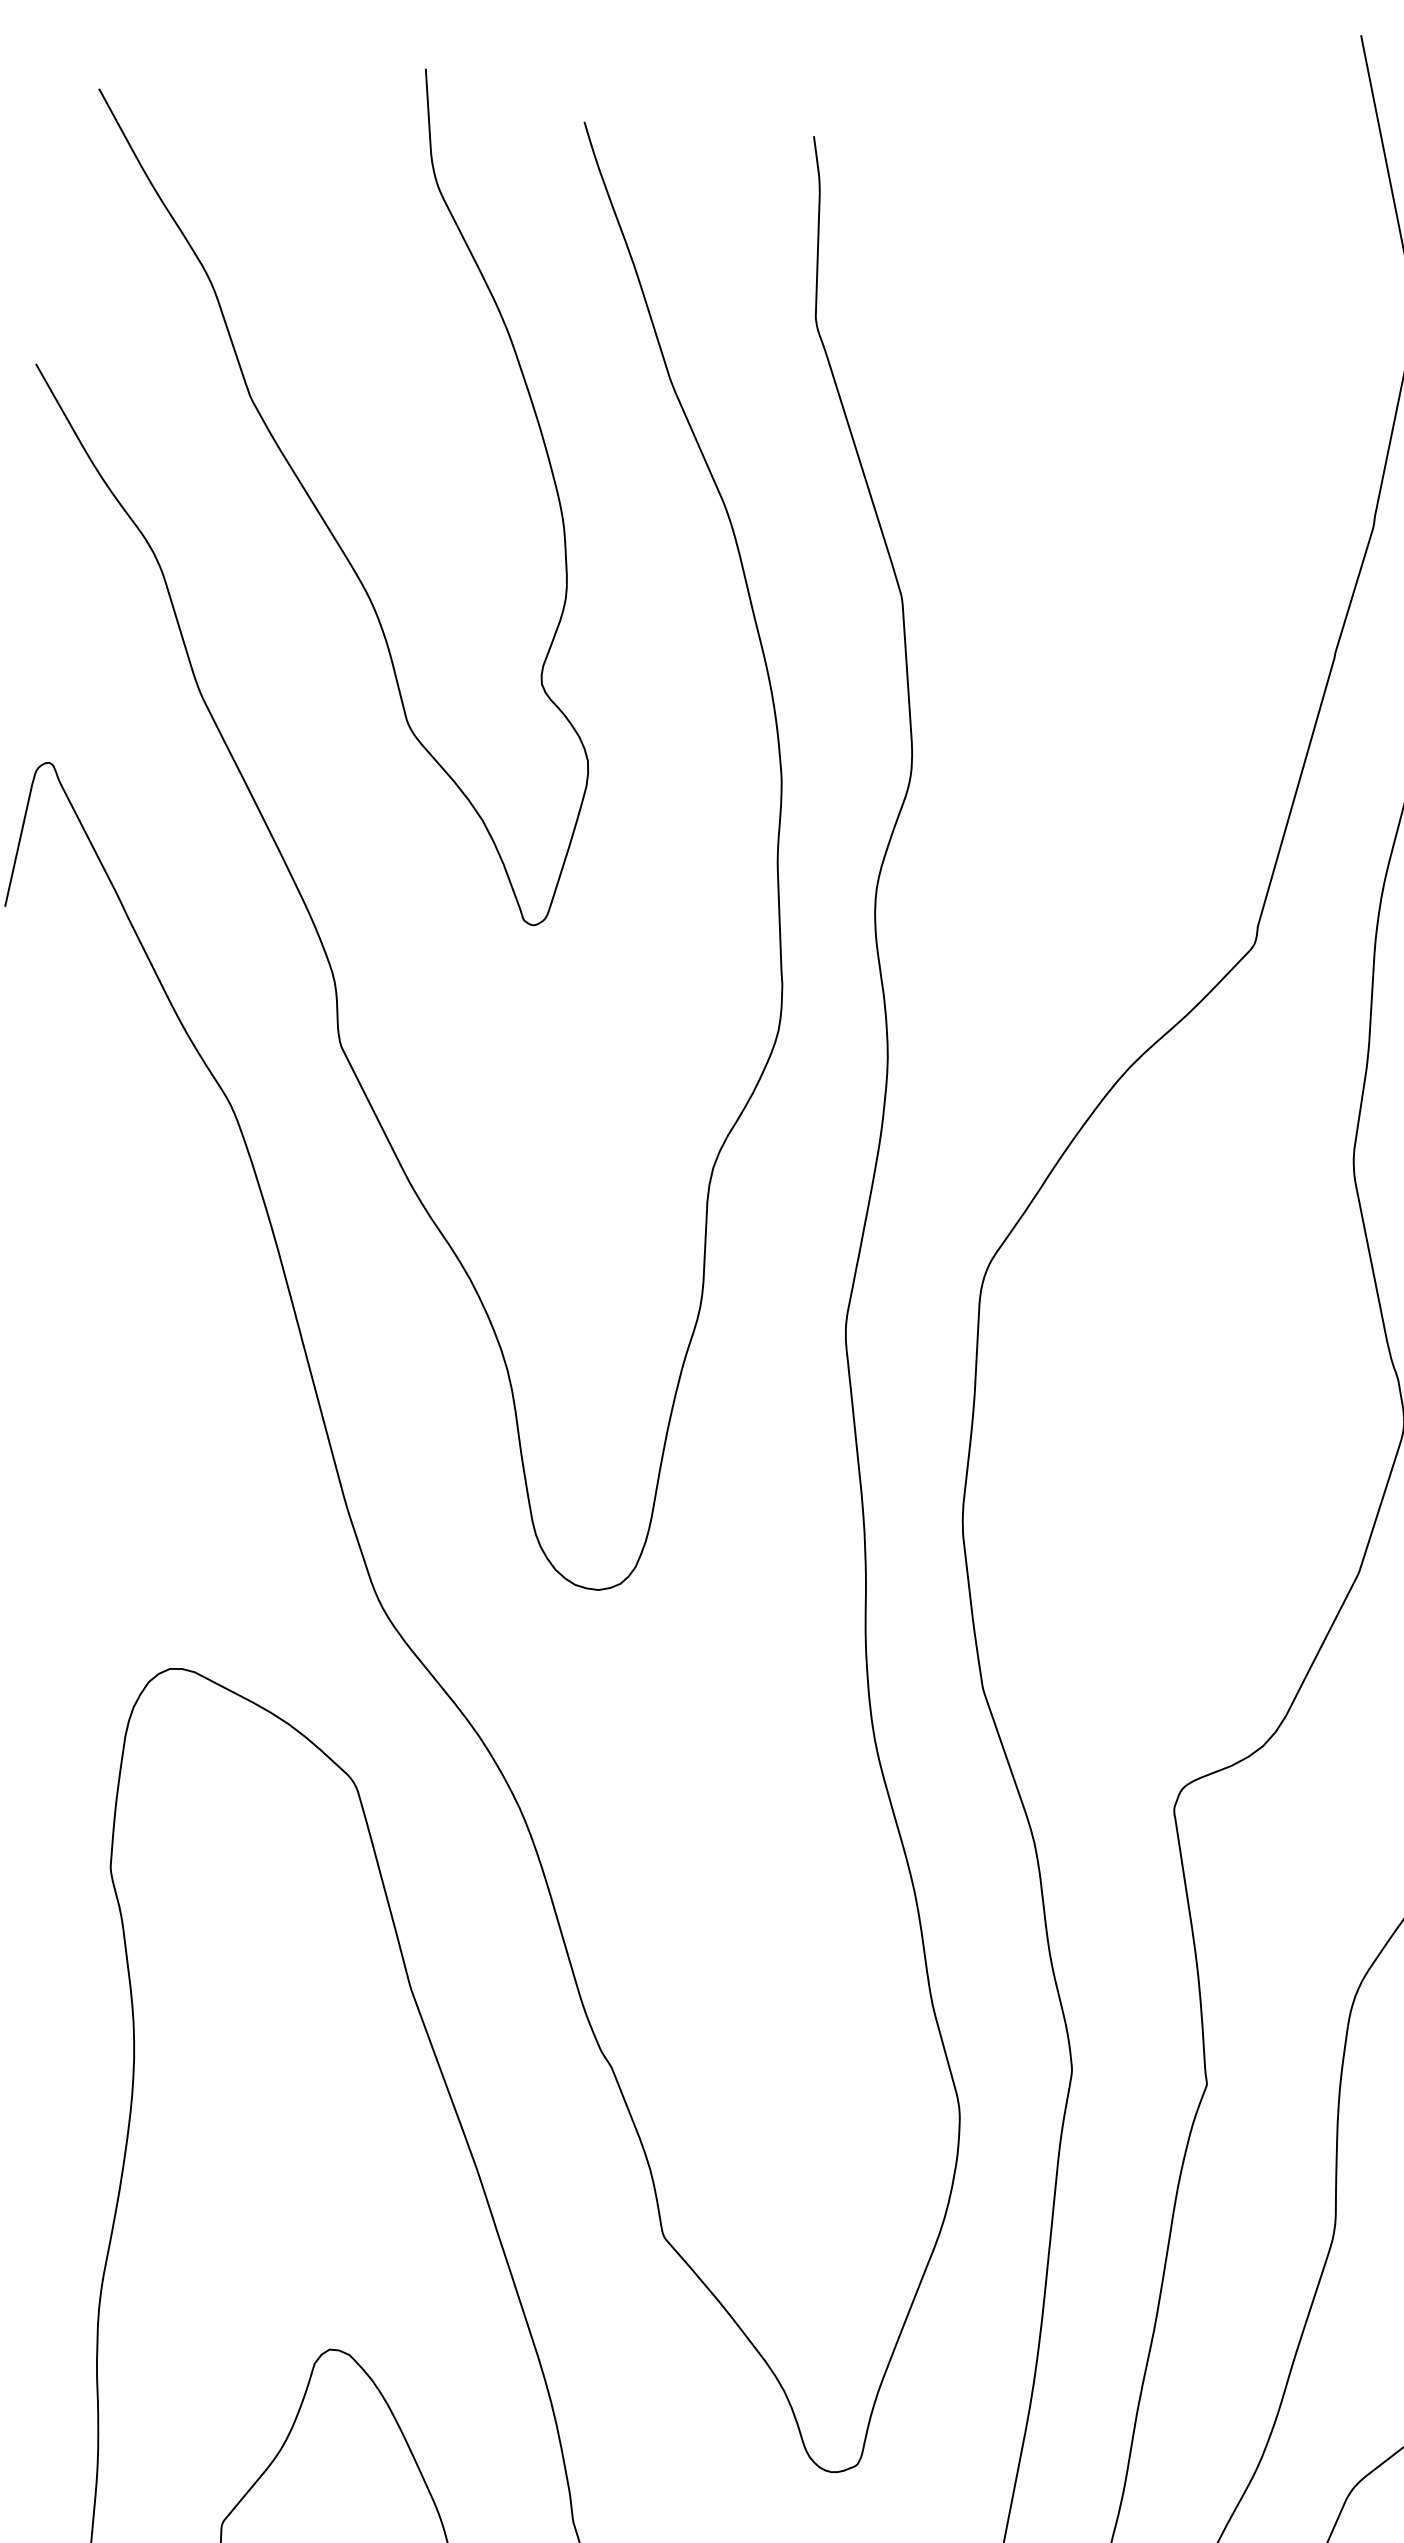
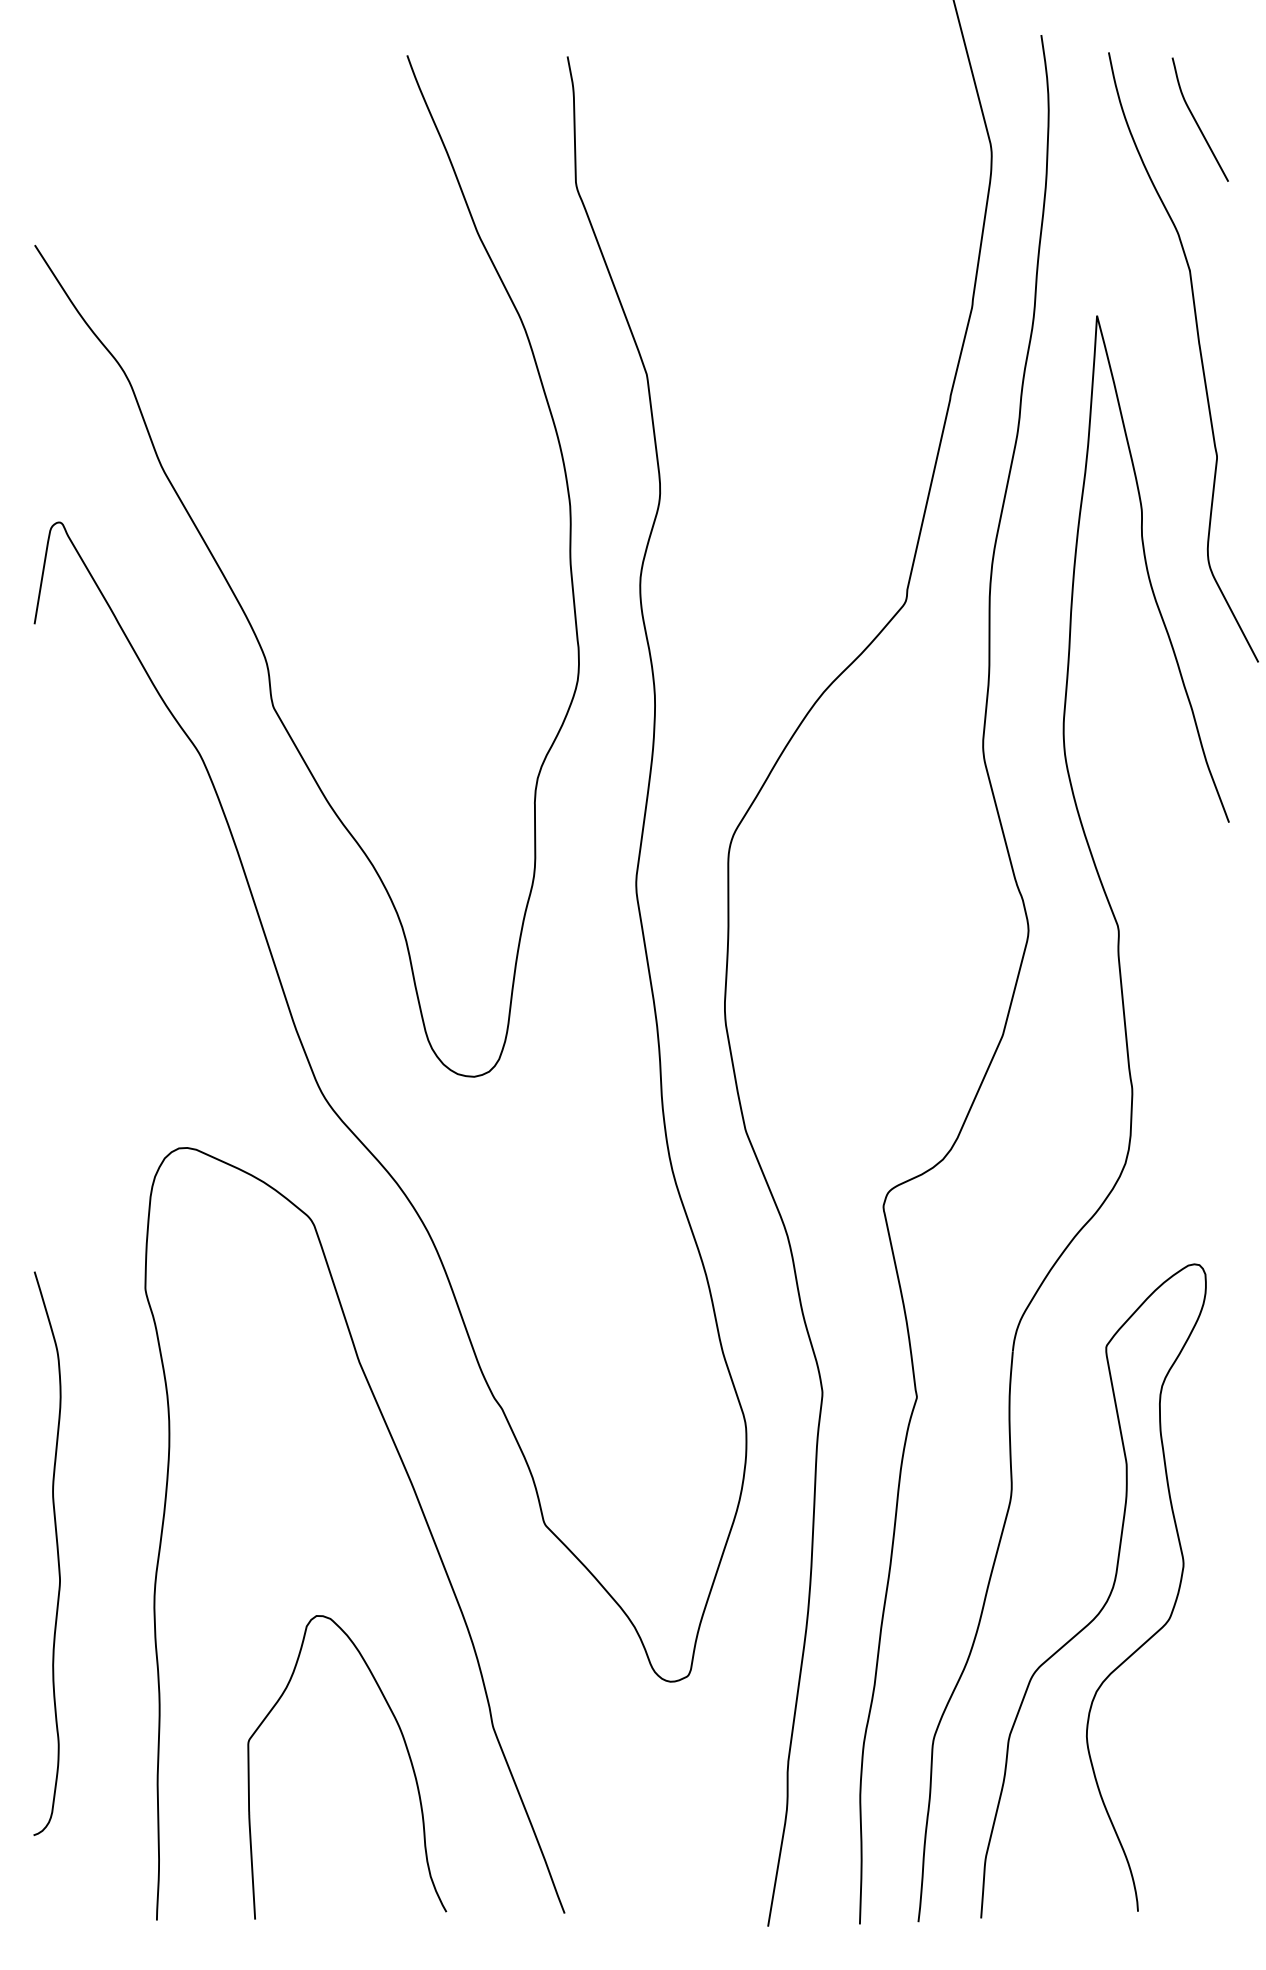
curve: (316, 504) -> (235, 332), removed

